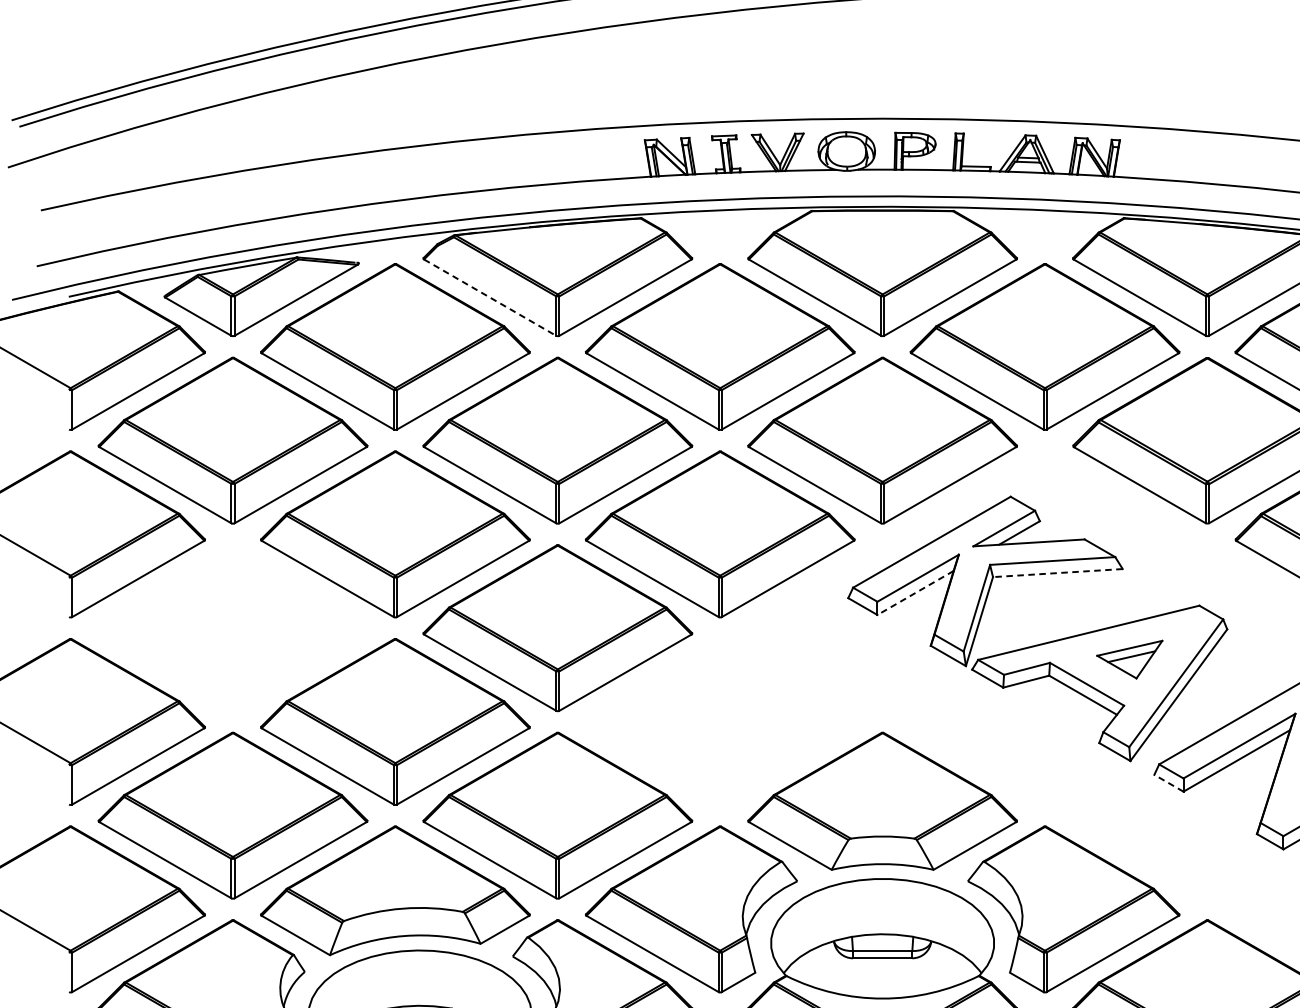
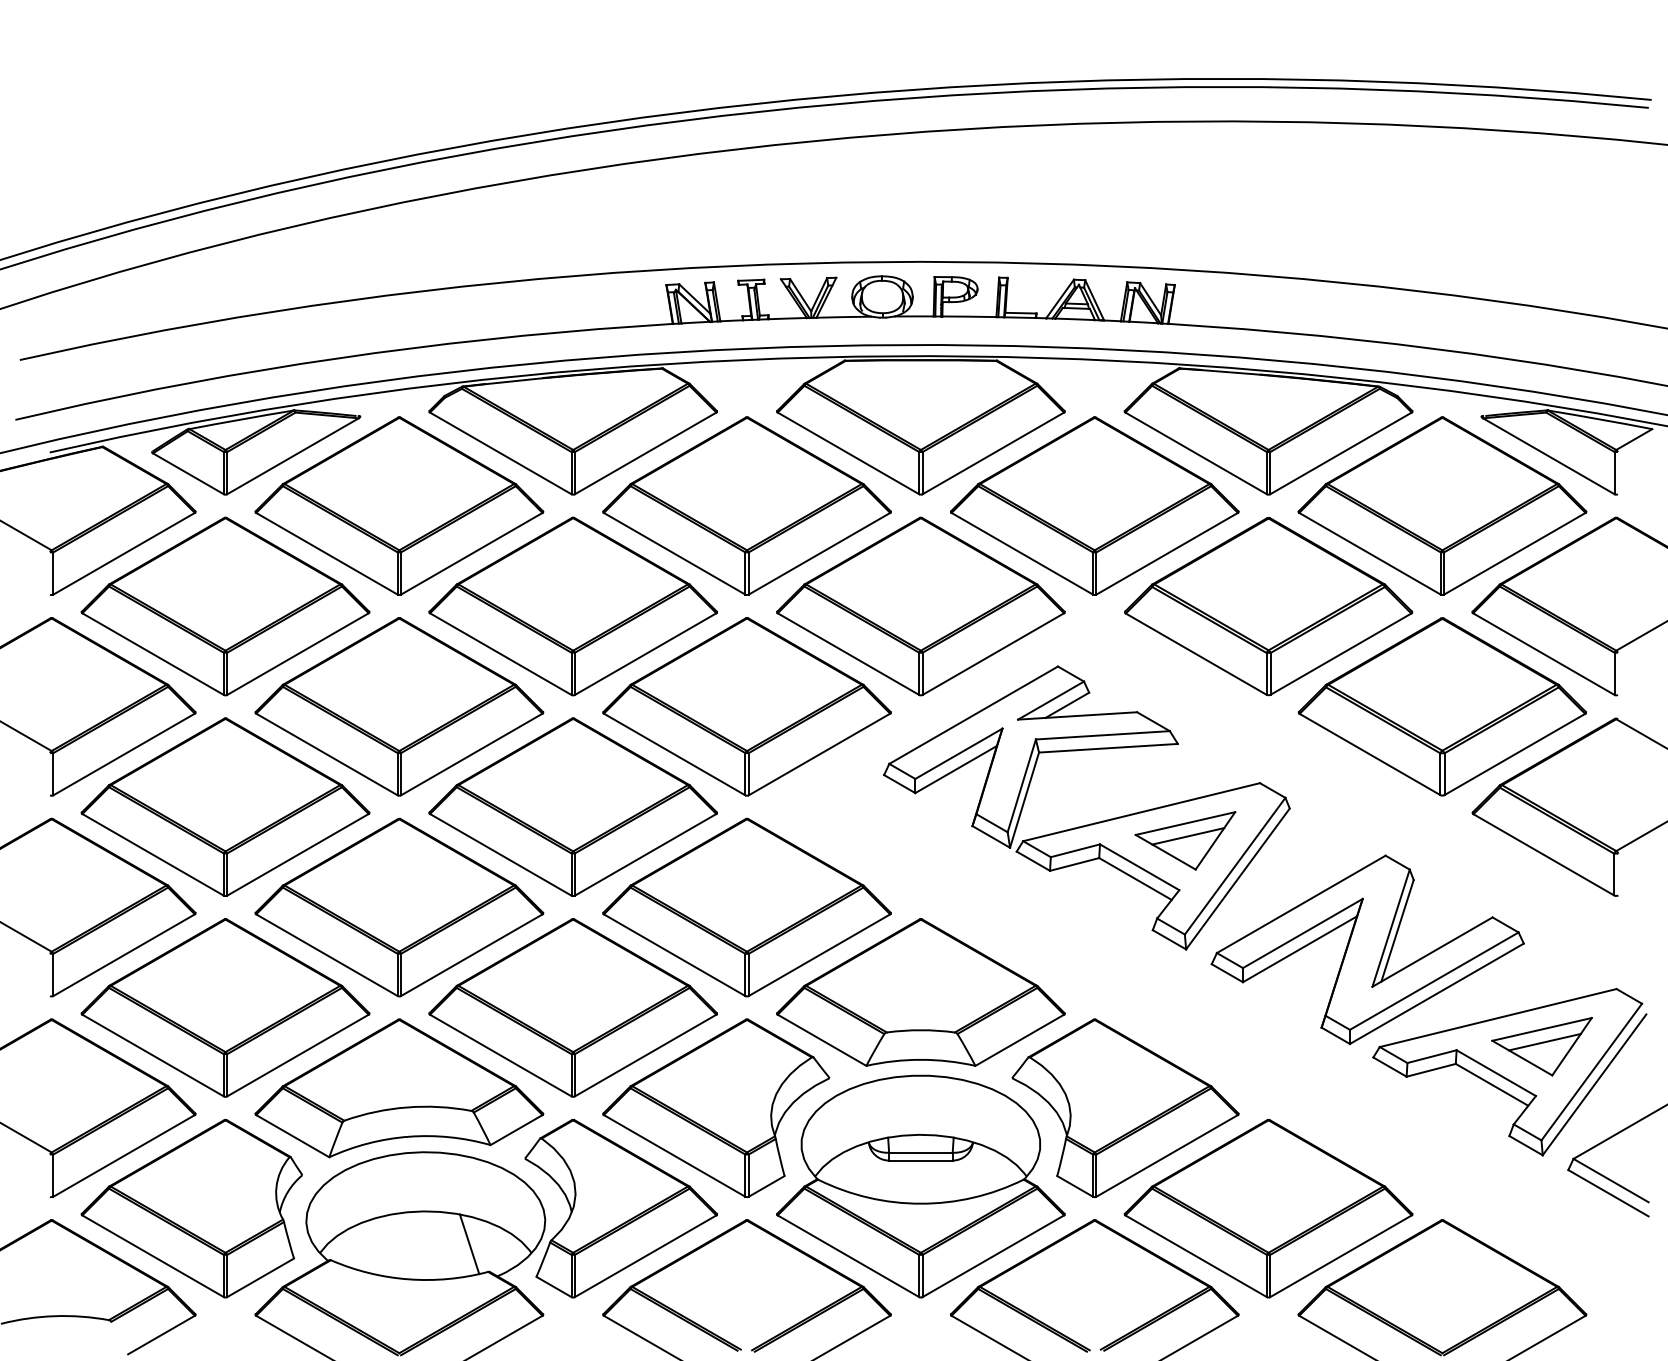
line: (489, 297) -> (500, 453), dashed -> solid
line: (1057, 573) -> (1108, 748), dashed -> solid
line: (914, 592) -> (955, 769), dashed -> solid
part: (233, 627) -> (225, 806), added
part: (1129, 659) -> (1185, 840), size x1.43
part: (719, 721) -> (746, 907), added
line: (1168, 782) -> (1226, 972), dashed -> solid

